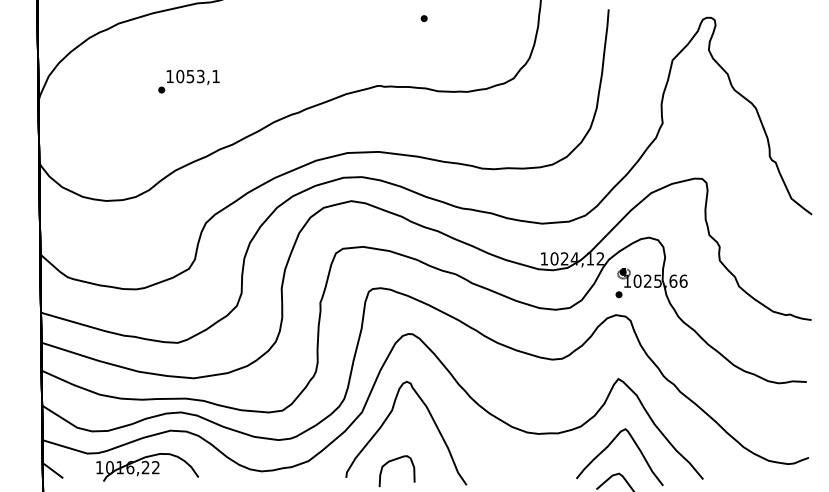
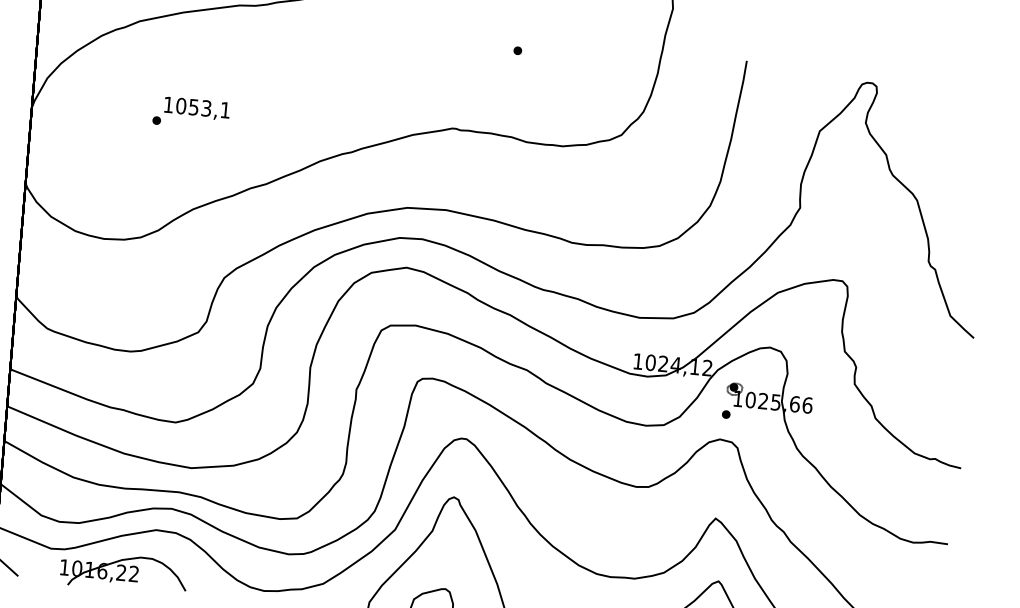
text: (188, 81) -> (190, 113), moved

